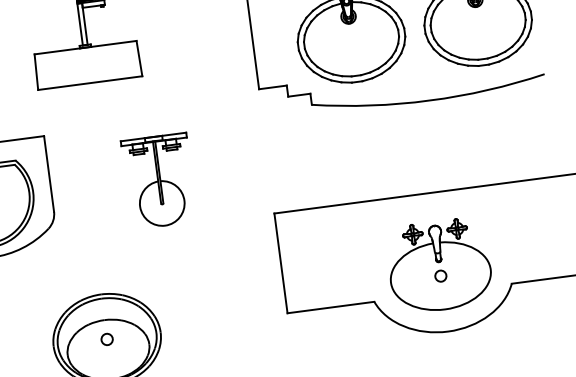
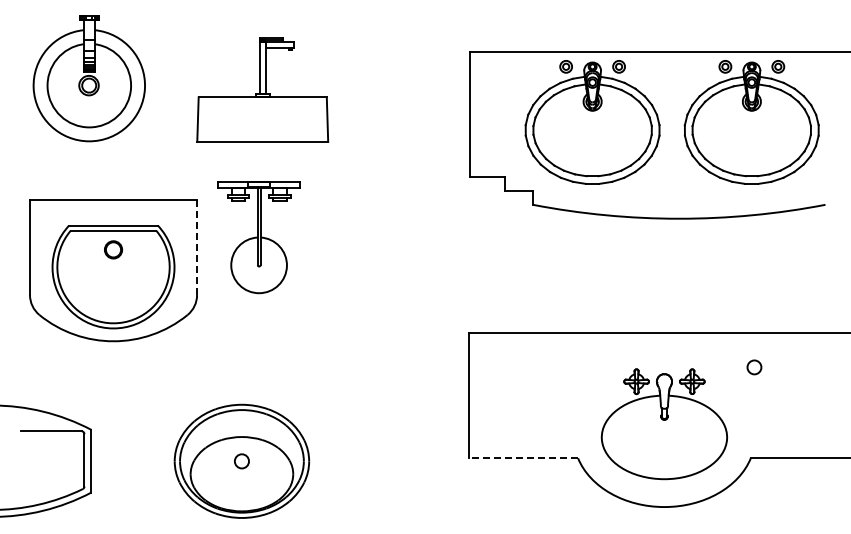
line: (49, 173) -> (197, 247), solid -> dashed
part: (158, 181) -> (258, 237), moved
circle: (440, 276) -> (754, 367), moved
line: (330, 307) -> (523, 458), solid -> dashed

